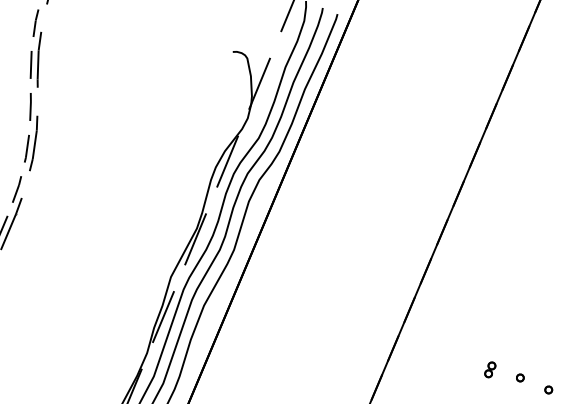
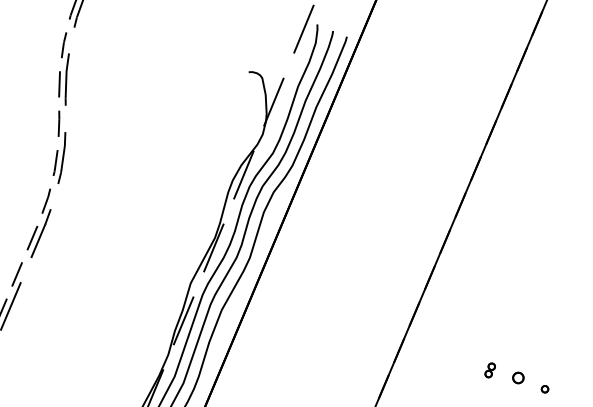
part: (520, 377) -> (518, 377), size x1.6

